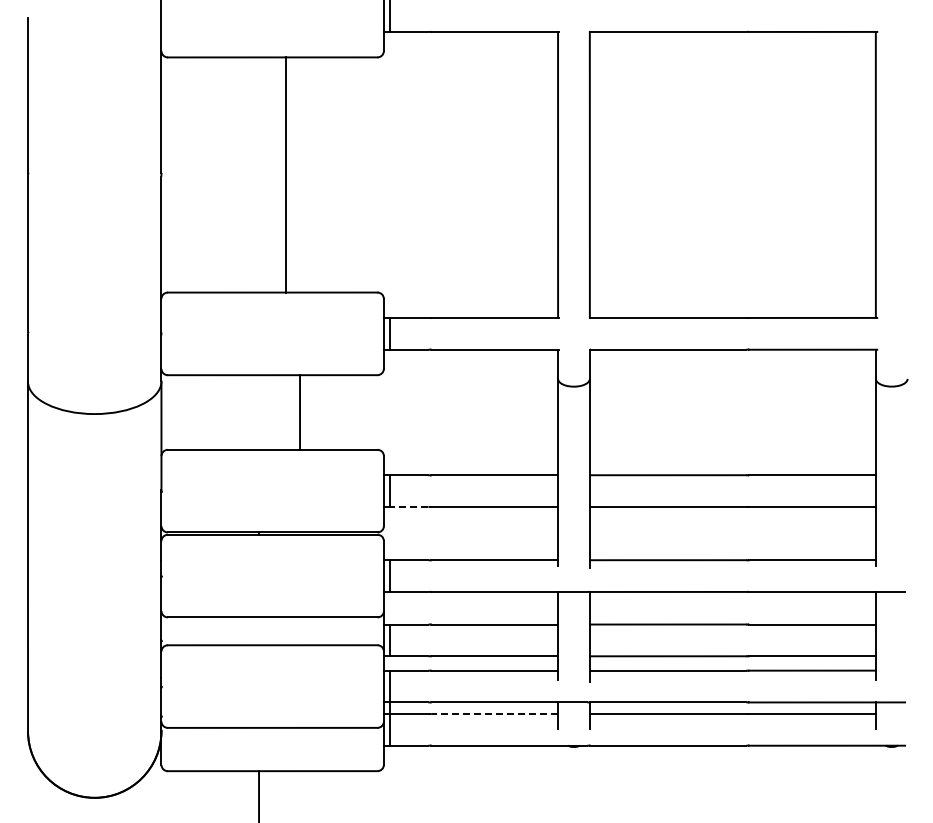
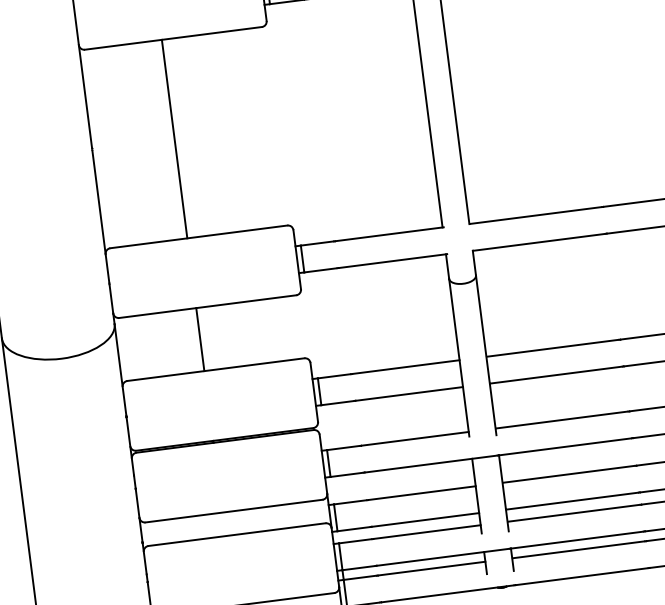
line: (286, 174) -> (174, 138), moved
line: (300, 412) -> (200, 339), moved
line: (408, 507) -> (336, 403), dashed -> solid
line: (494, 713) -> (431, 568), dashed -> solid

